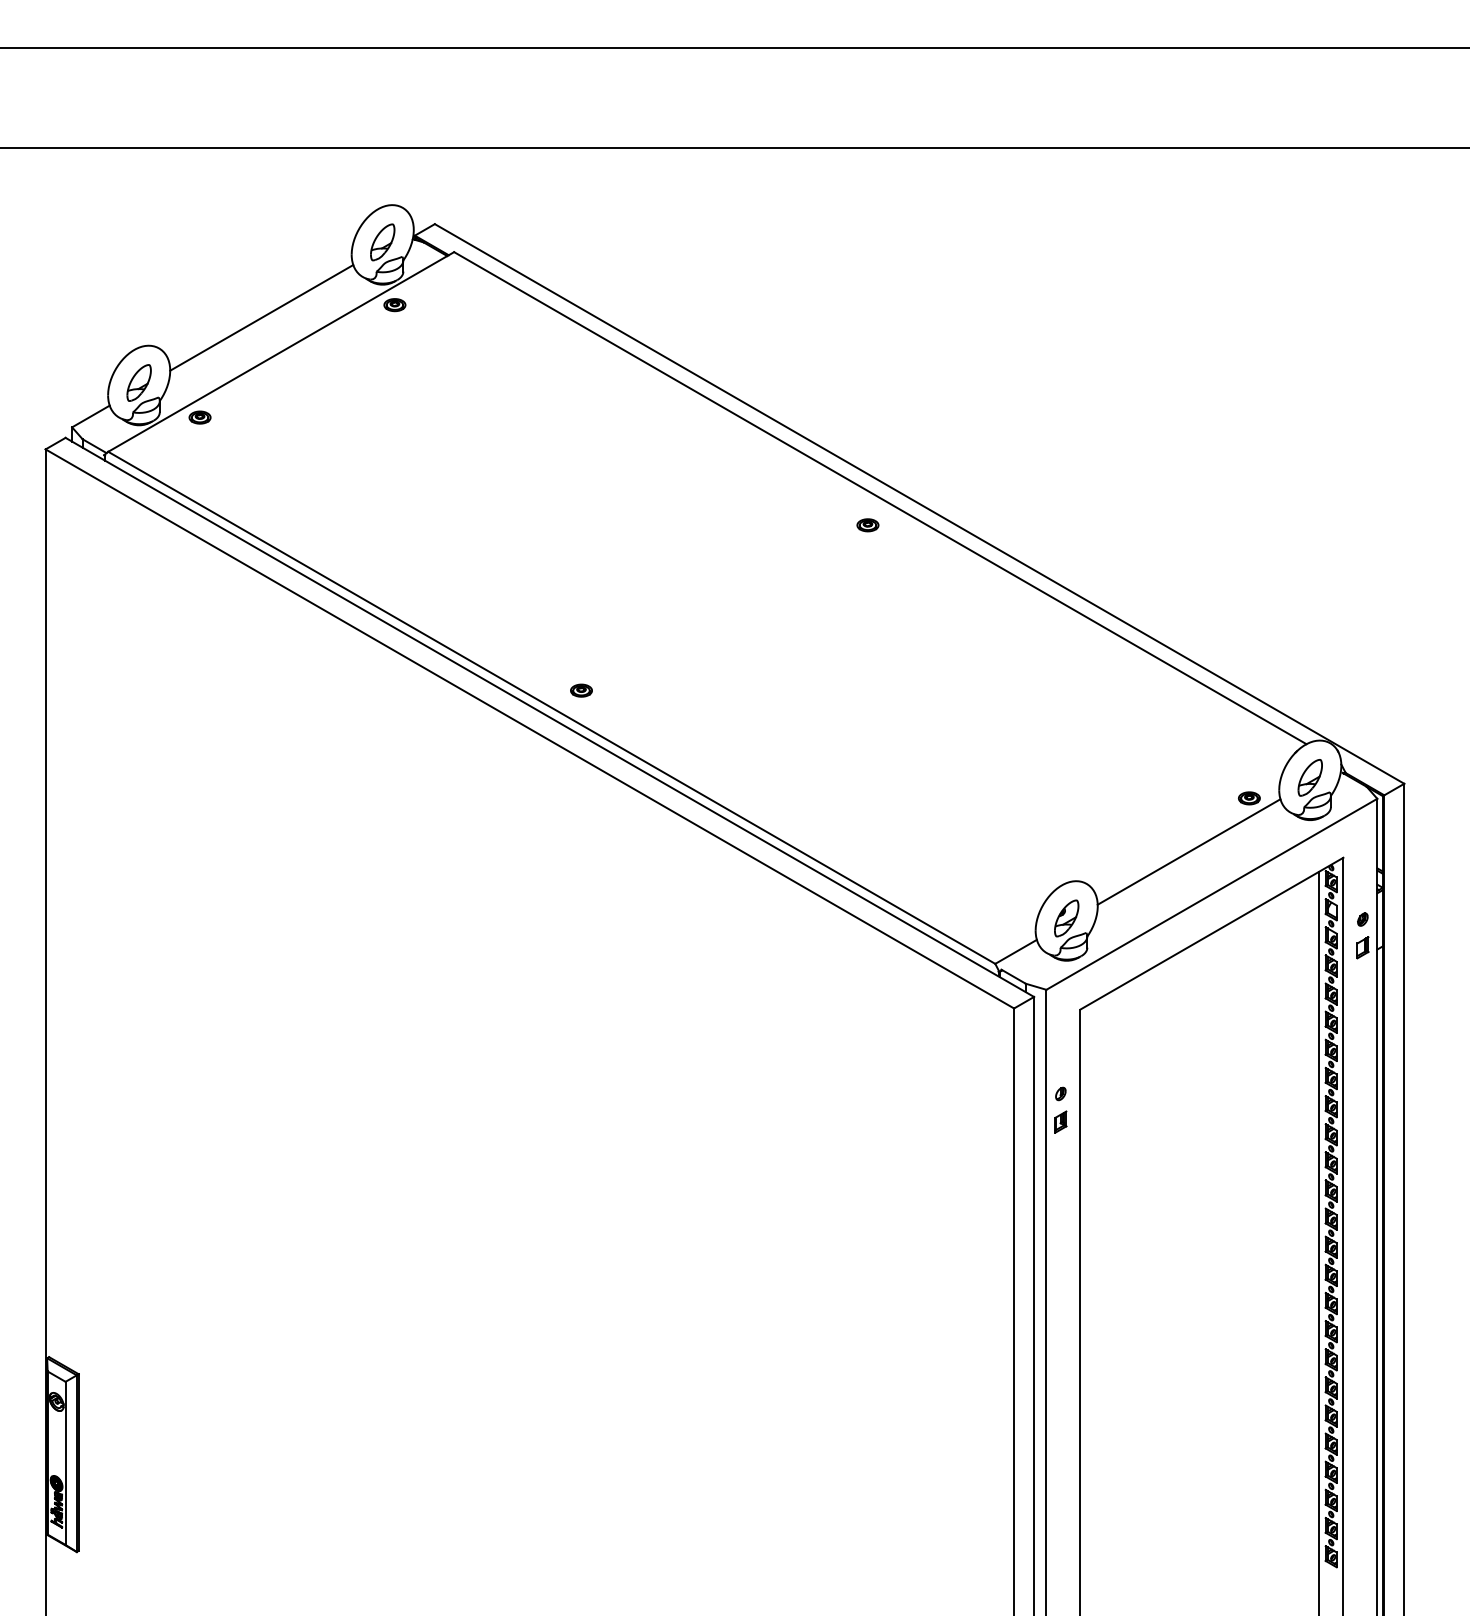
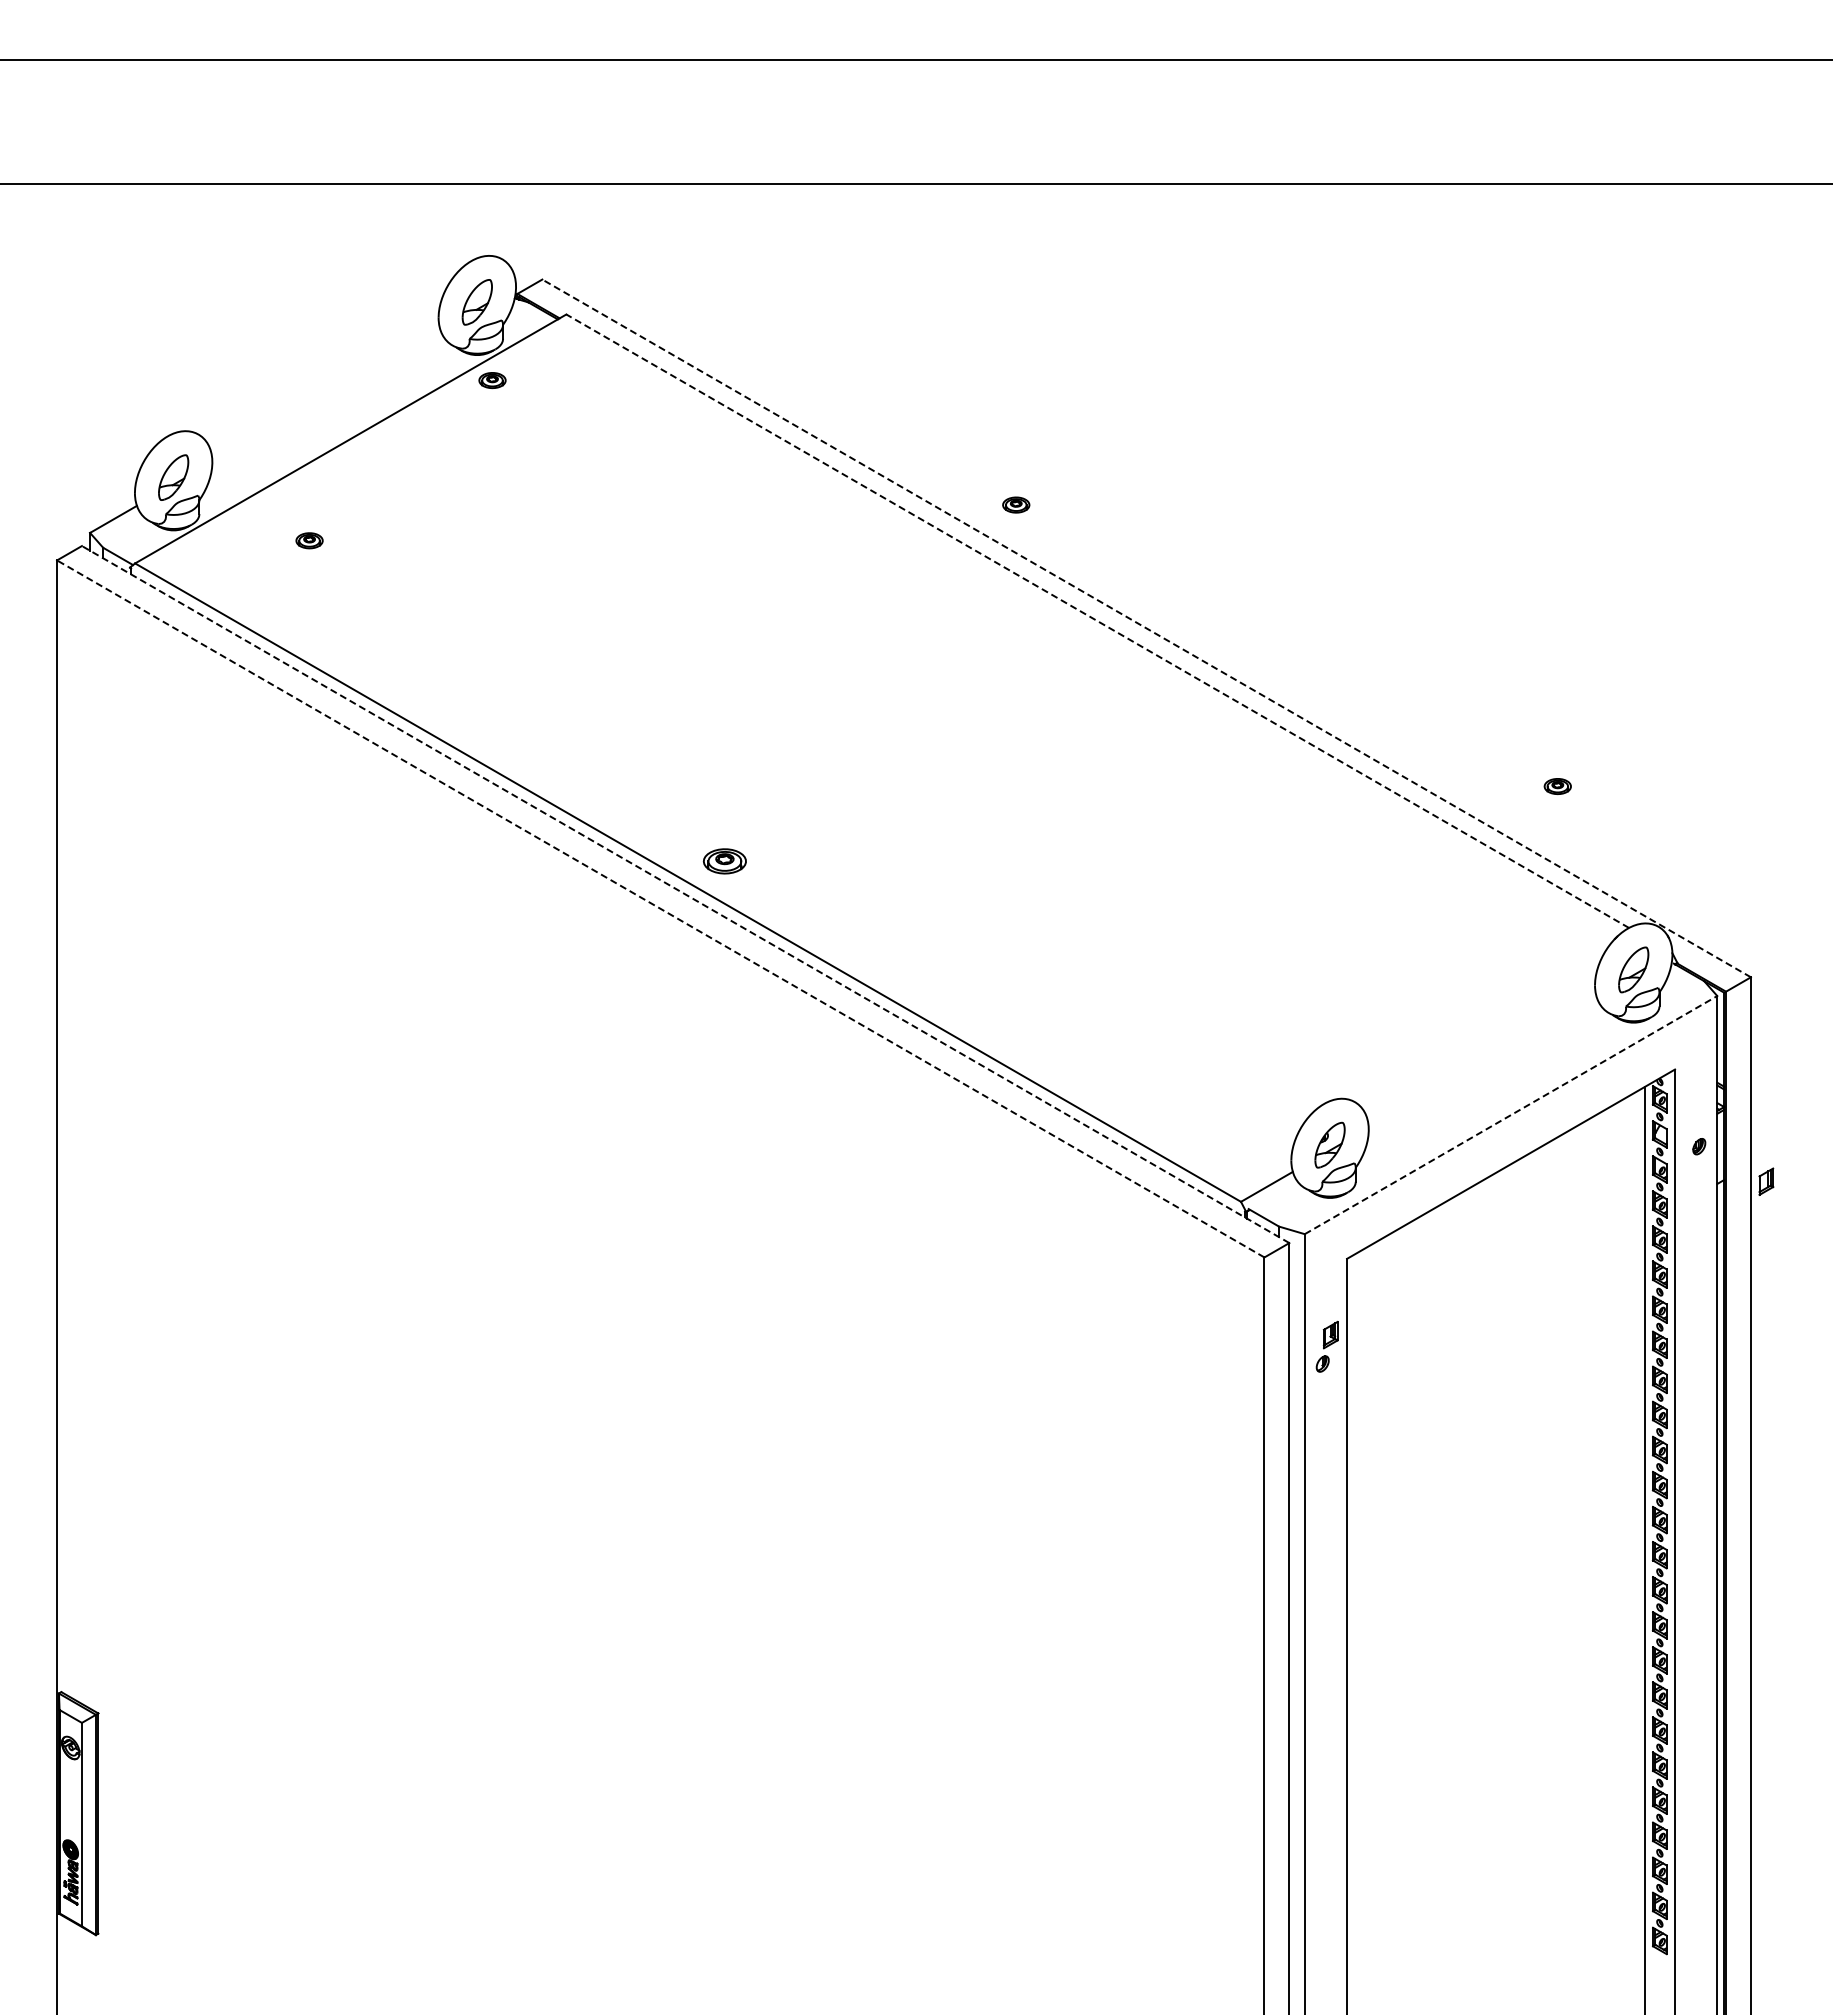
line: (261, 317) -> (326, 396), removed
part: (199, 417) -> (309, 540), moved
line: (880, 498) -> (1097, 621), solid -> dashed
line: (919, 504) -> (1146, 628), solid -> dashed
part: (868, 524) -> (1016, 504), moved
part: (581, 690) -> (725, 860), size x1.6
line: (549, 717) -> (685, 894), solid -> dashed
line: (529, 728) -> (660, 908), solid -> dashed
part: (1249, 798) -> (1557, 786), moved
line: (1188, 852) -> (1482, 1062), removed
line: (1212, 893) -> (1511, 1114), solid -> dashed
part: (1363, 947) -> (1766, 1181), moved
part: (1060, 1121) -> (1330, 1334), moved

